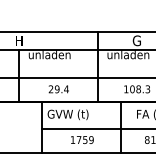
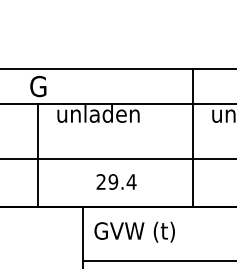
text: (19, 40) -> (39, 85), H -> G

